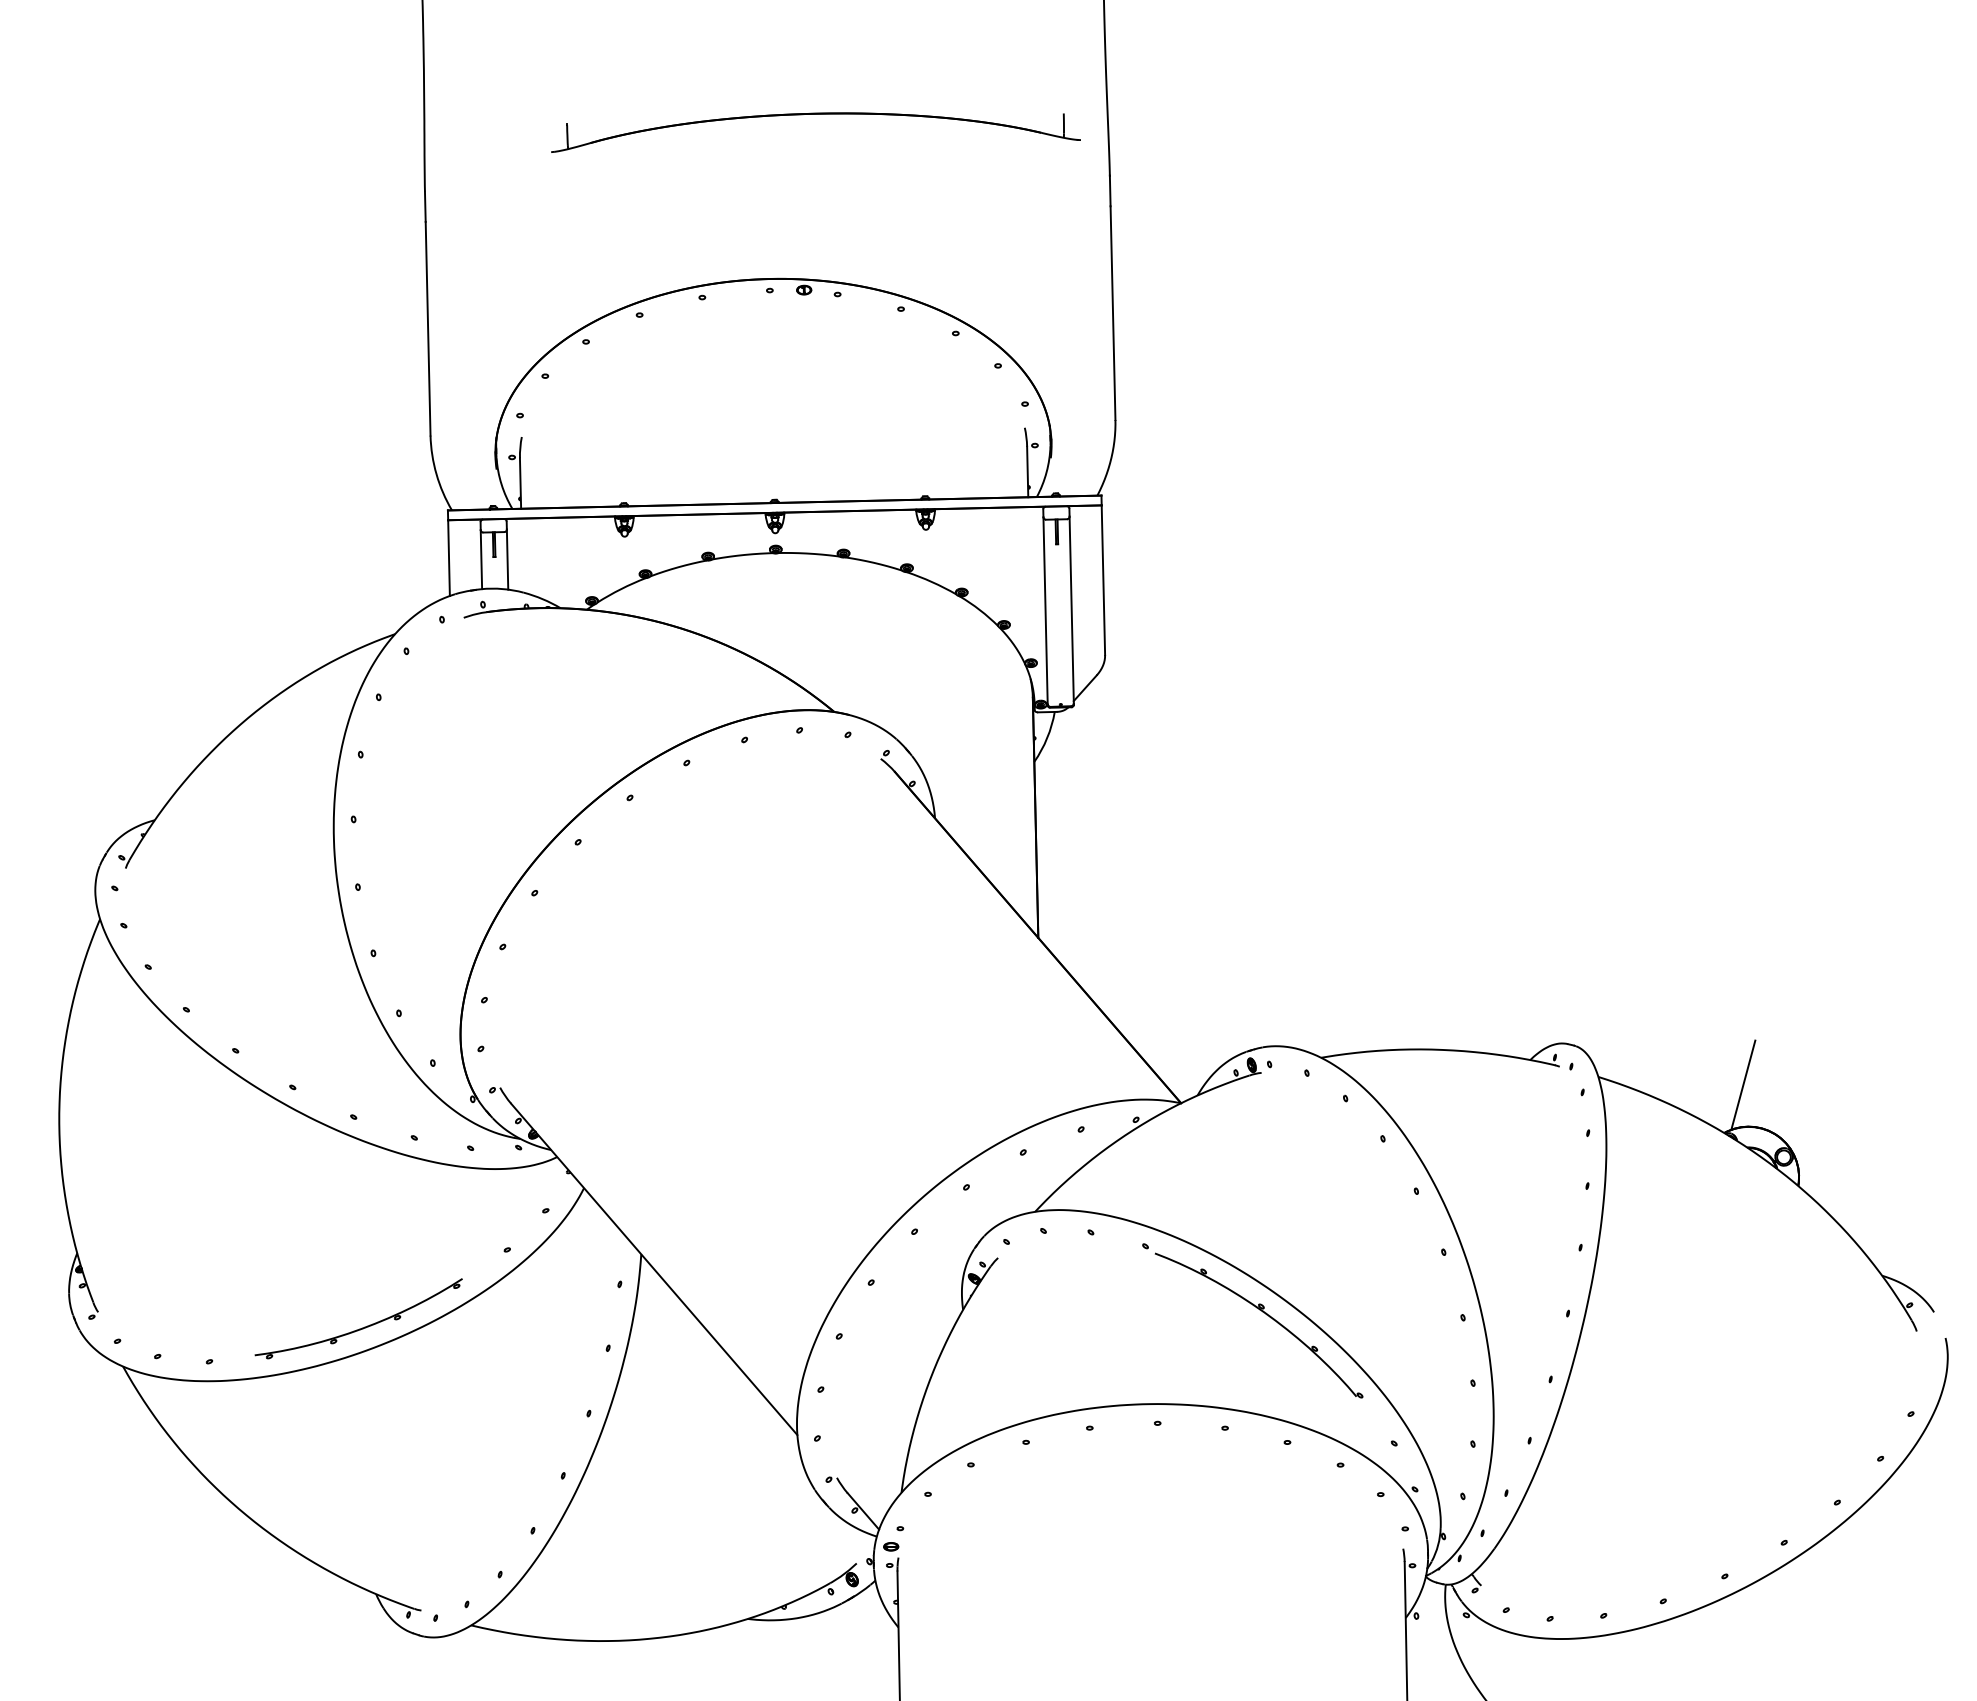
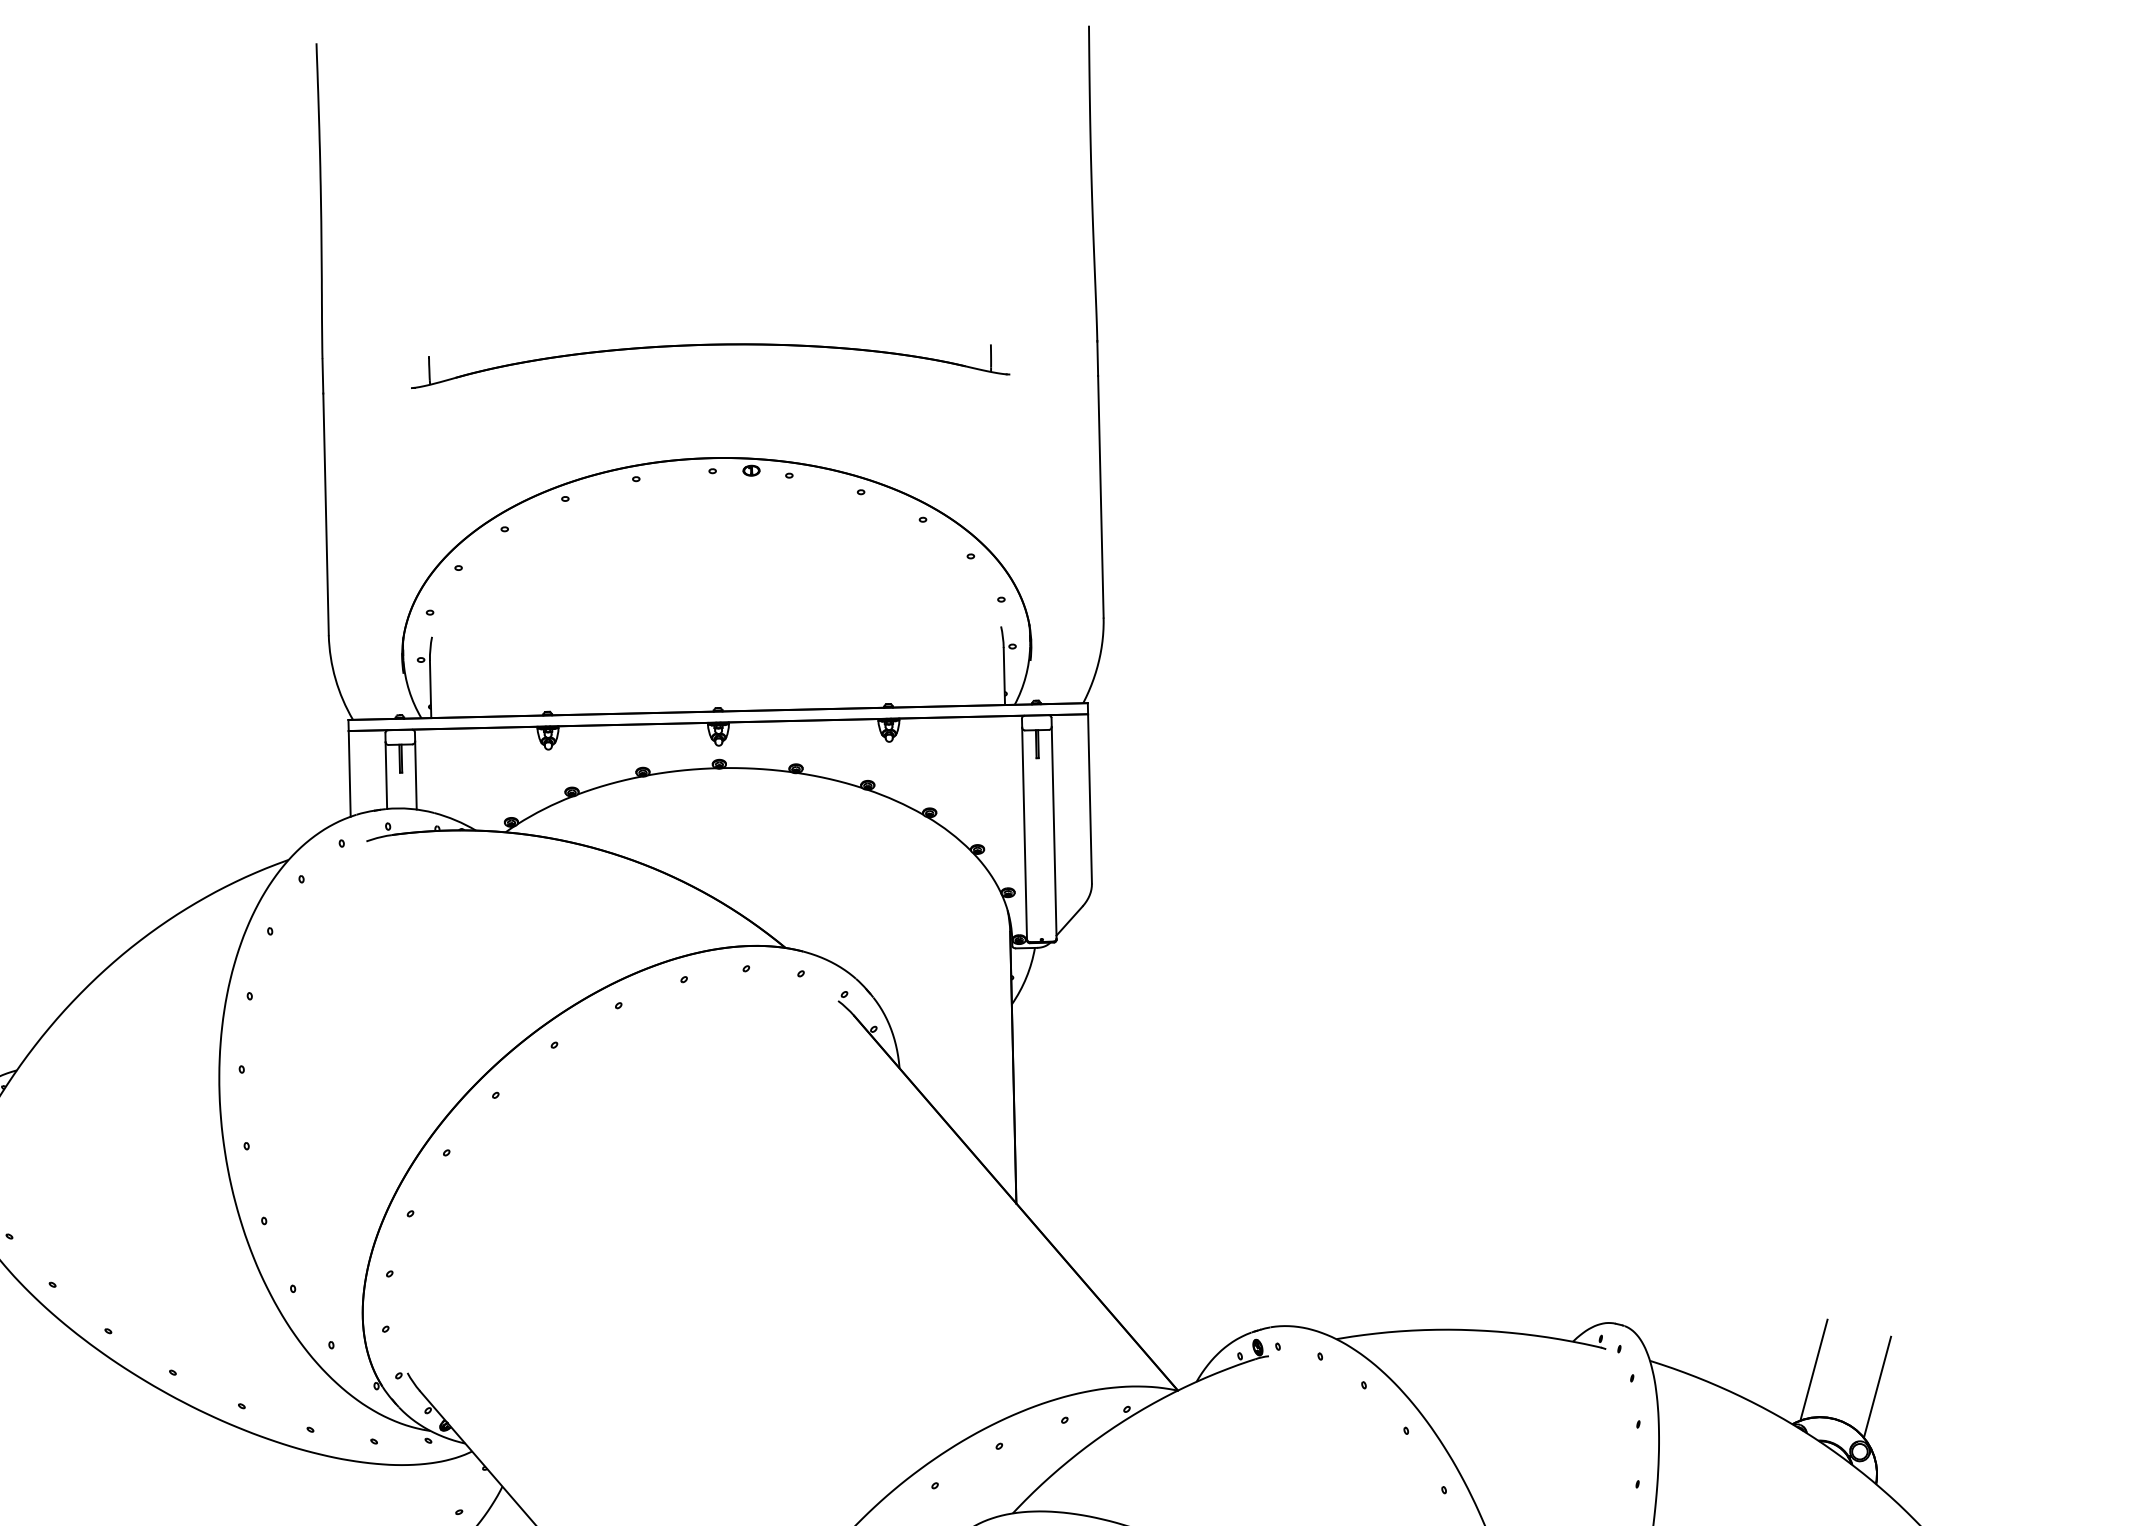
part: (815, 114) -> (710, 345), moved
line: (1799, 1099) -> (1877, 1386), added

